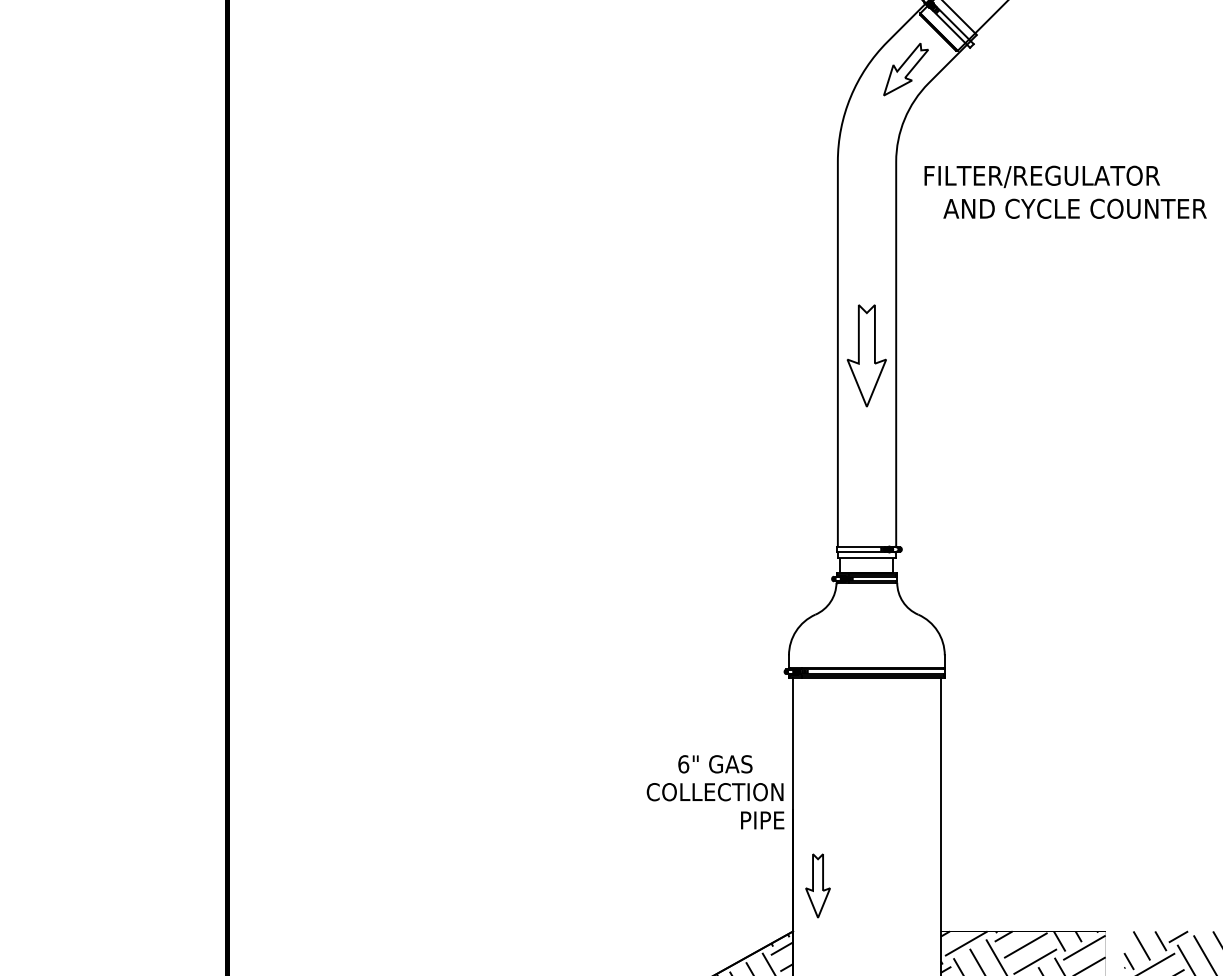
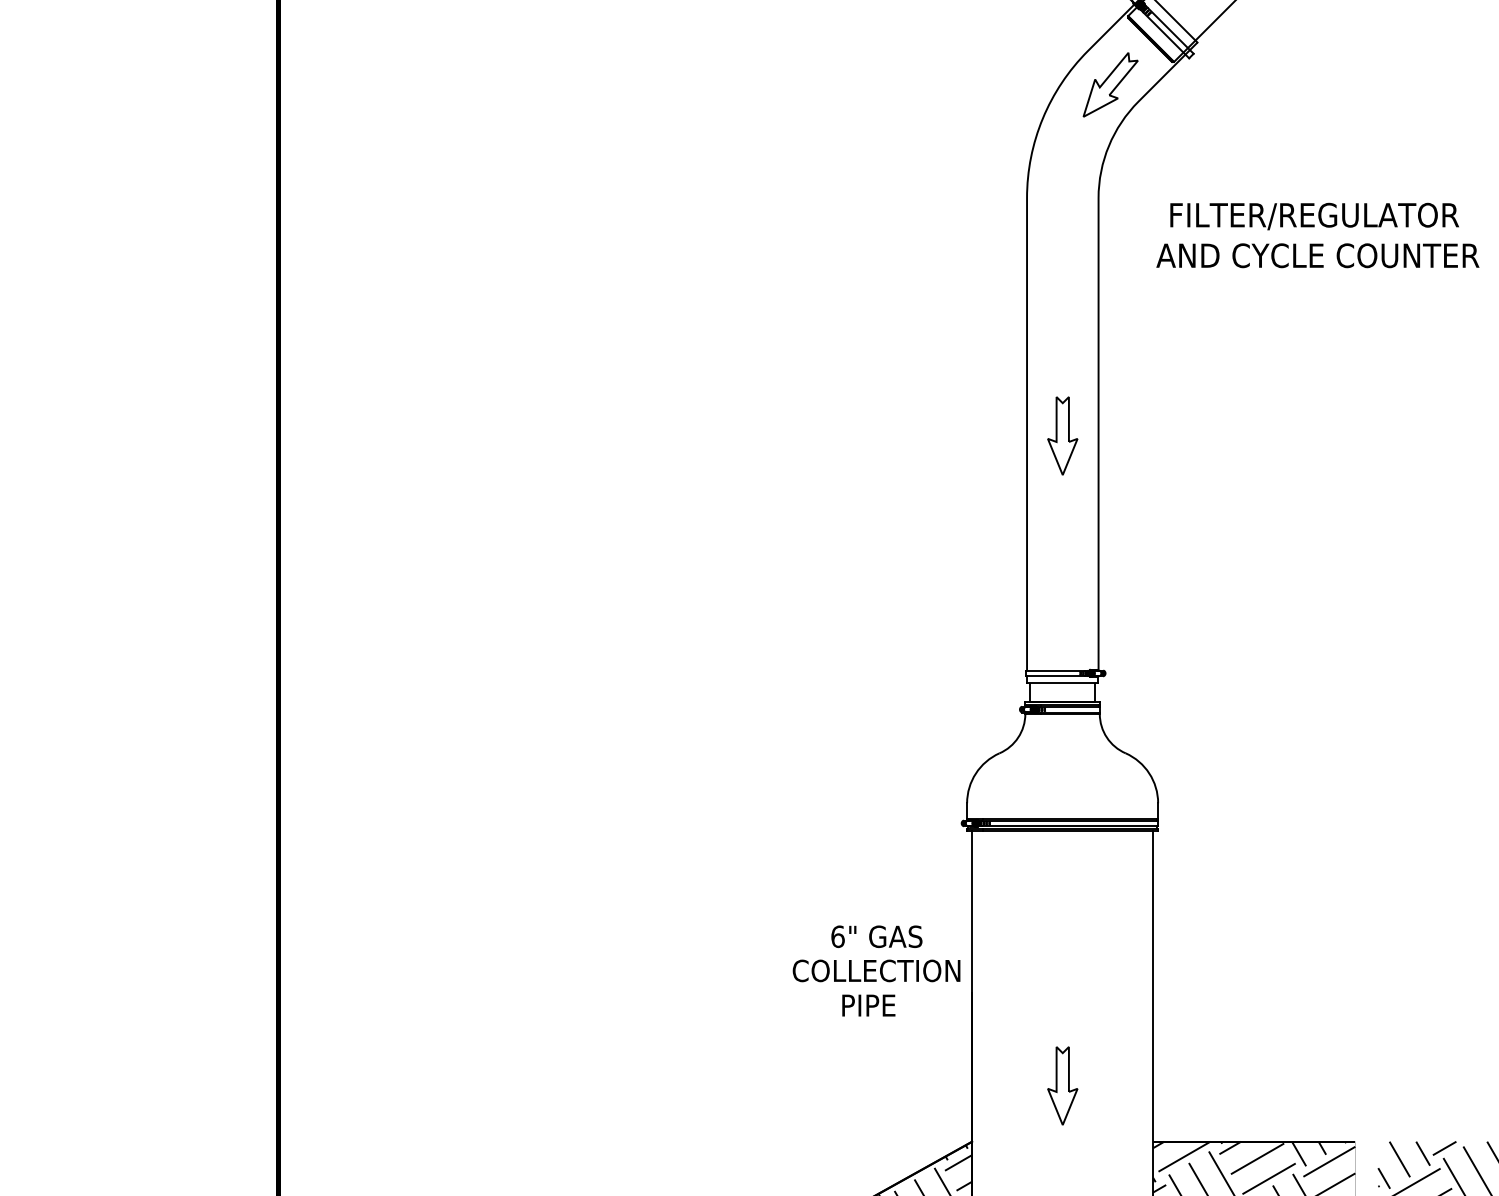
text: (1042, 176) -> (1314, 216), moved
part: (866, 355) -> (1062, 435), size x0.62
text: (762, 820) -> (868, 1005), moved
part: (817, 885) -> (1062, 1085), moved

